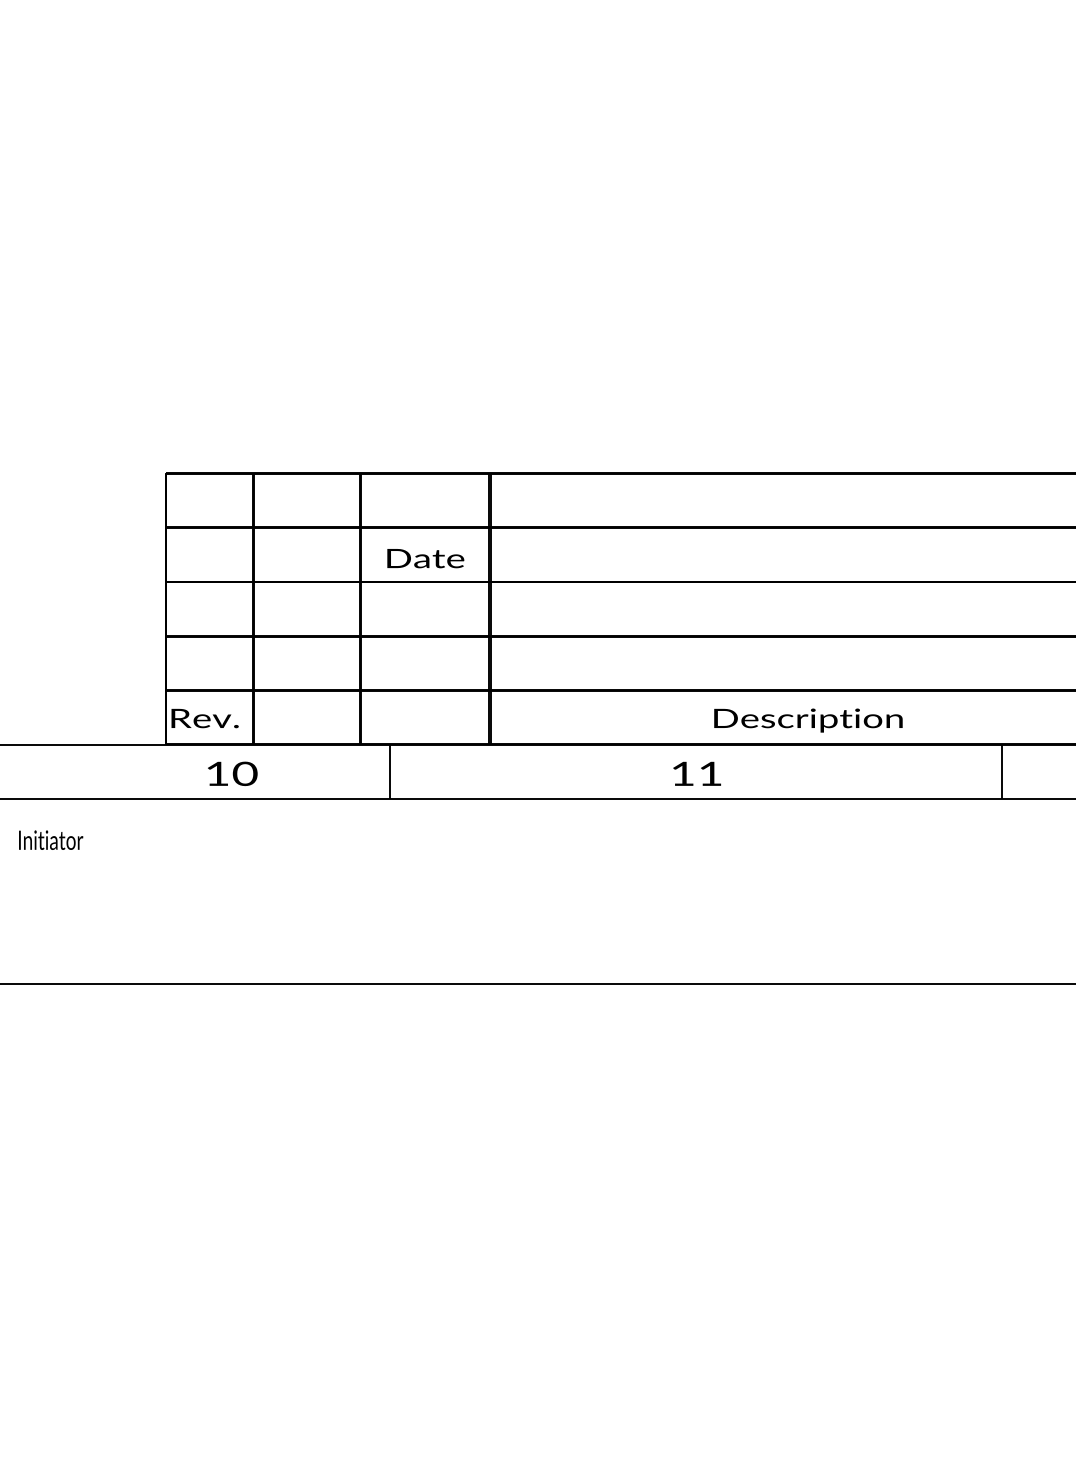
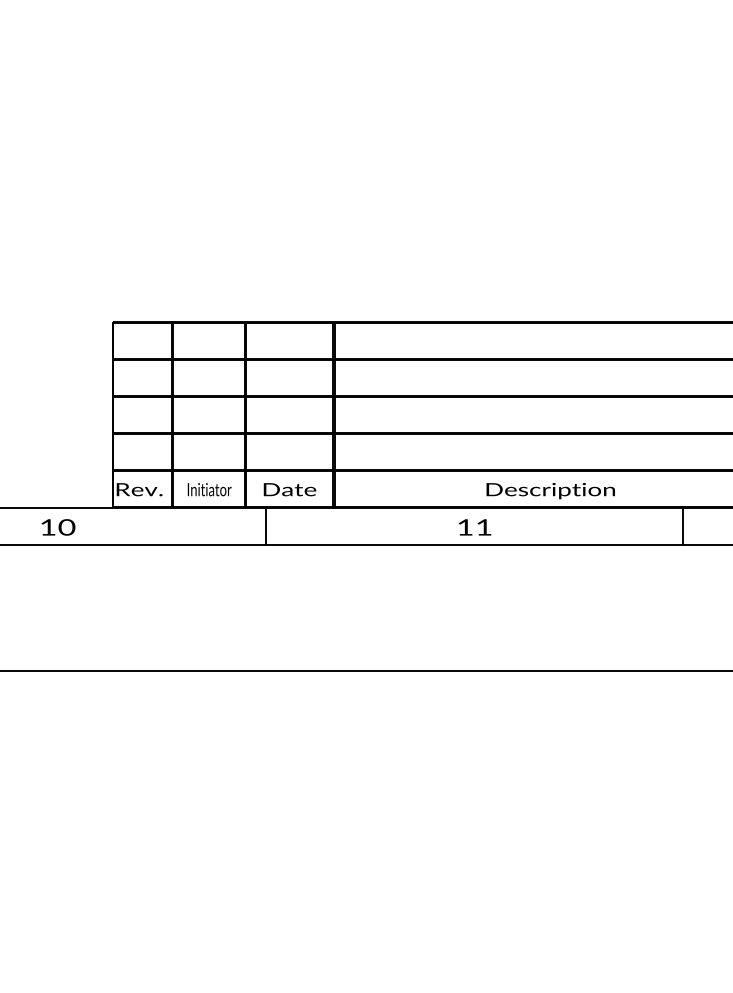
text: (425, 558) -> (289, 489), moved
text: (232, 773) -> (58, 527), moved
text: (50, 840) -> (209, 489), moved

